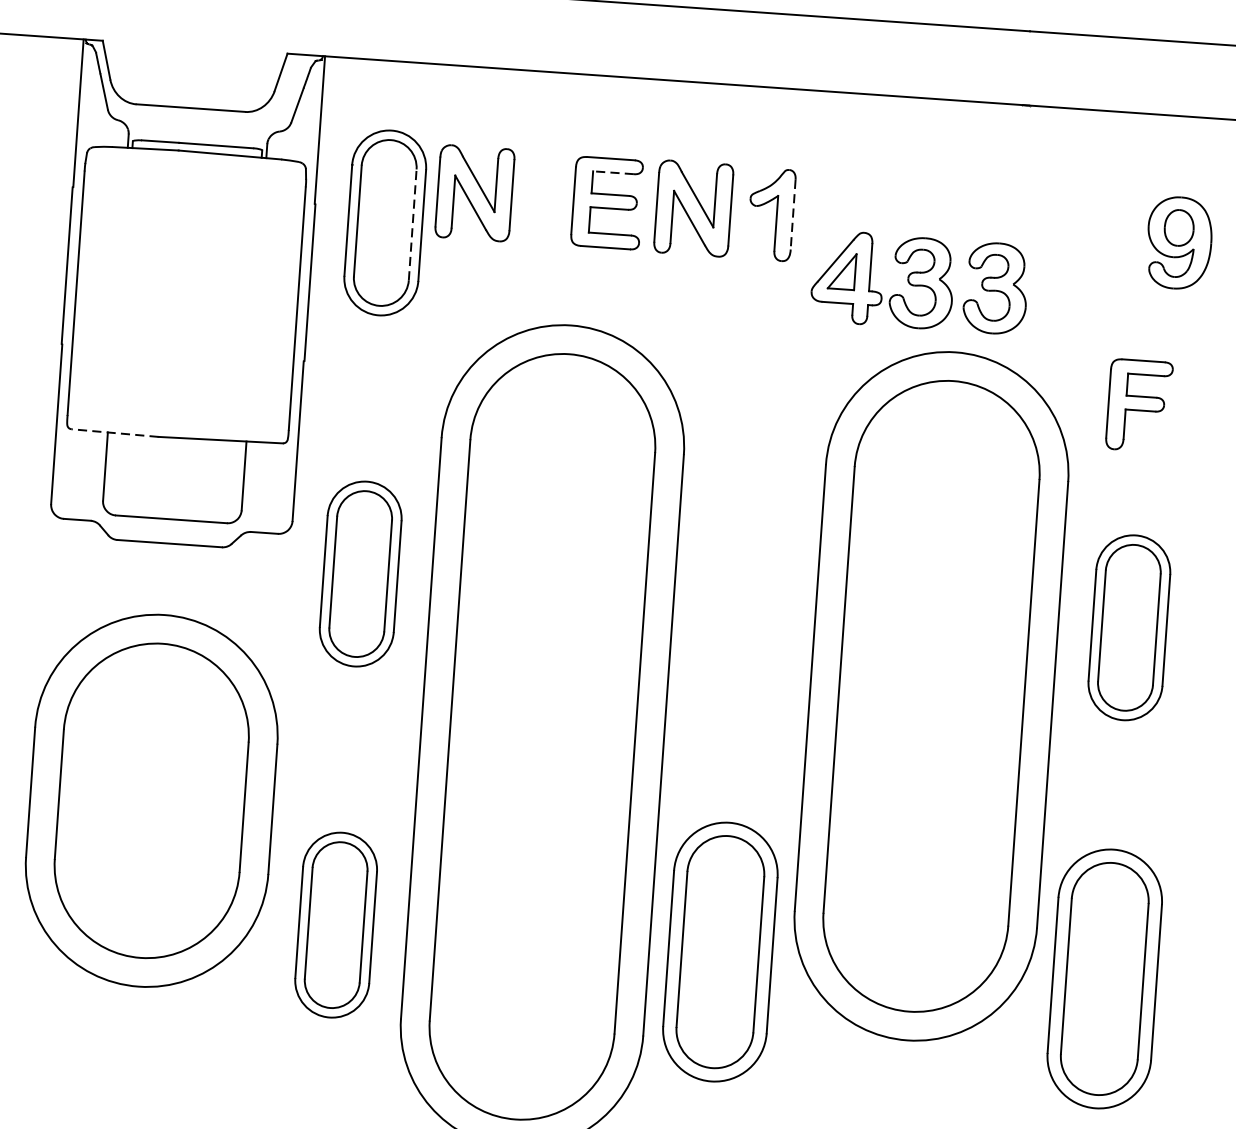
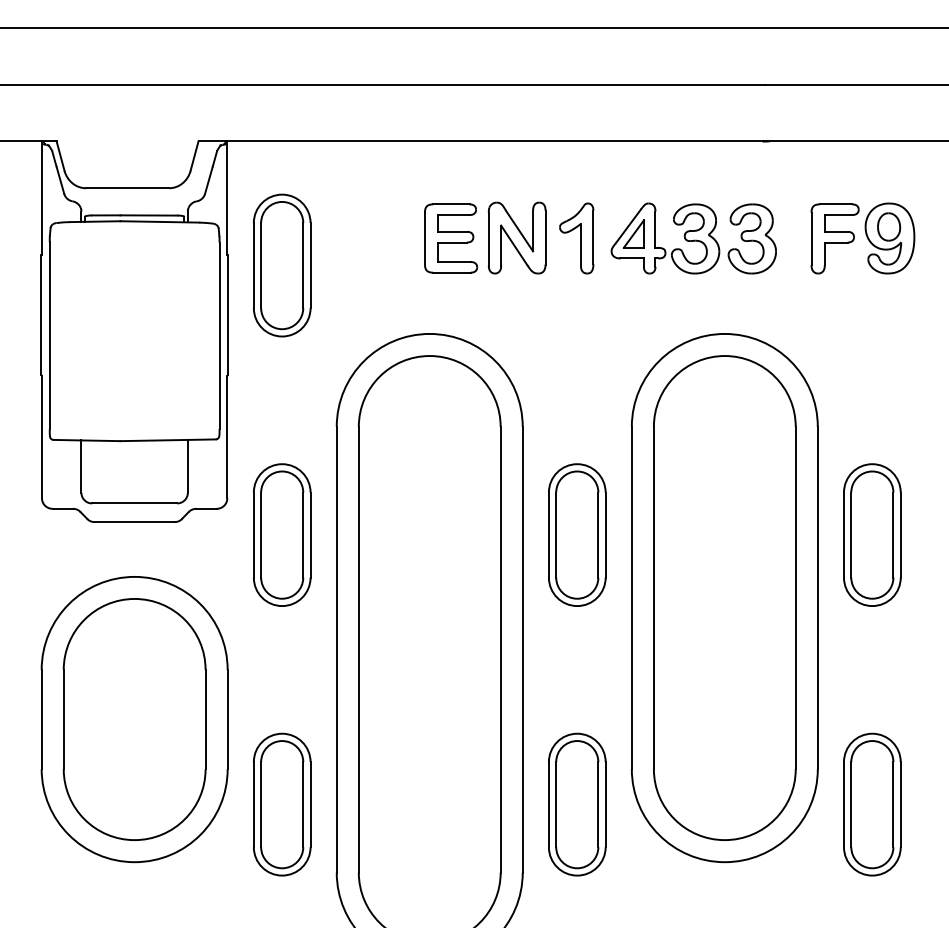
line: (612, 173) -> (453, 215), dashed -> solid
part: (474, 192) -> (348, 237), removed
line: (793, 214) -> (593, 237), dashed -> solid
line: (413, 224) -> (303, 265), dashed -> solid
part: (919, 282) -> (693, 238), moved
part: (1138, 405) -> (834, 238), moved
line: (114, 433) -> (86, 440), dashed -> solid
part: (745, 600) -> (577, 534), added
part: (720, 951) -> (577, 804), size x0.71
part: (1105, 978) -> (872, 804), size x0.71

